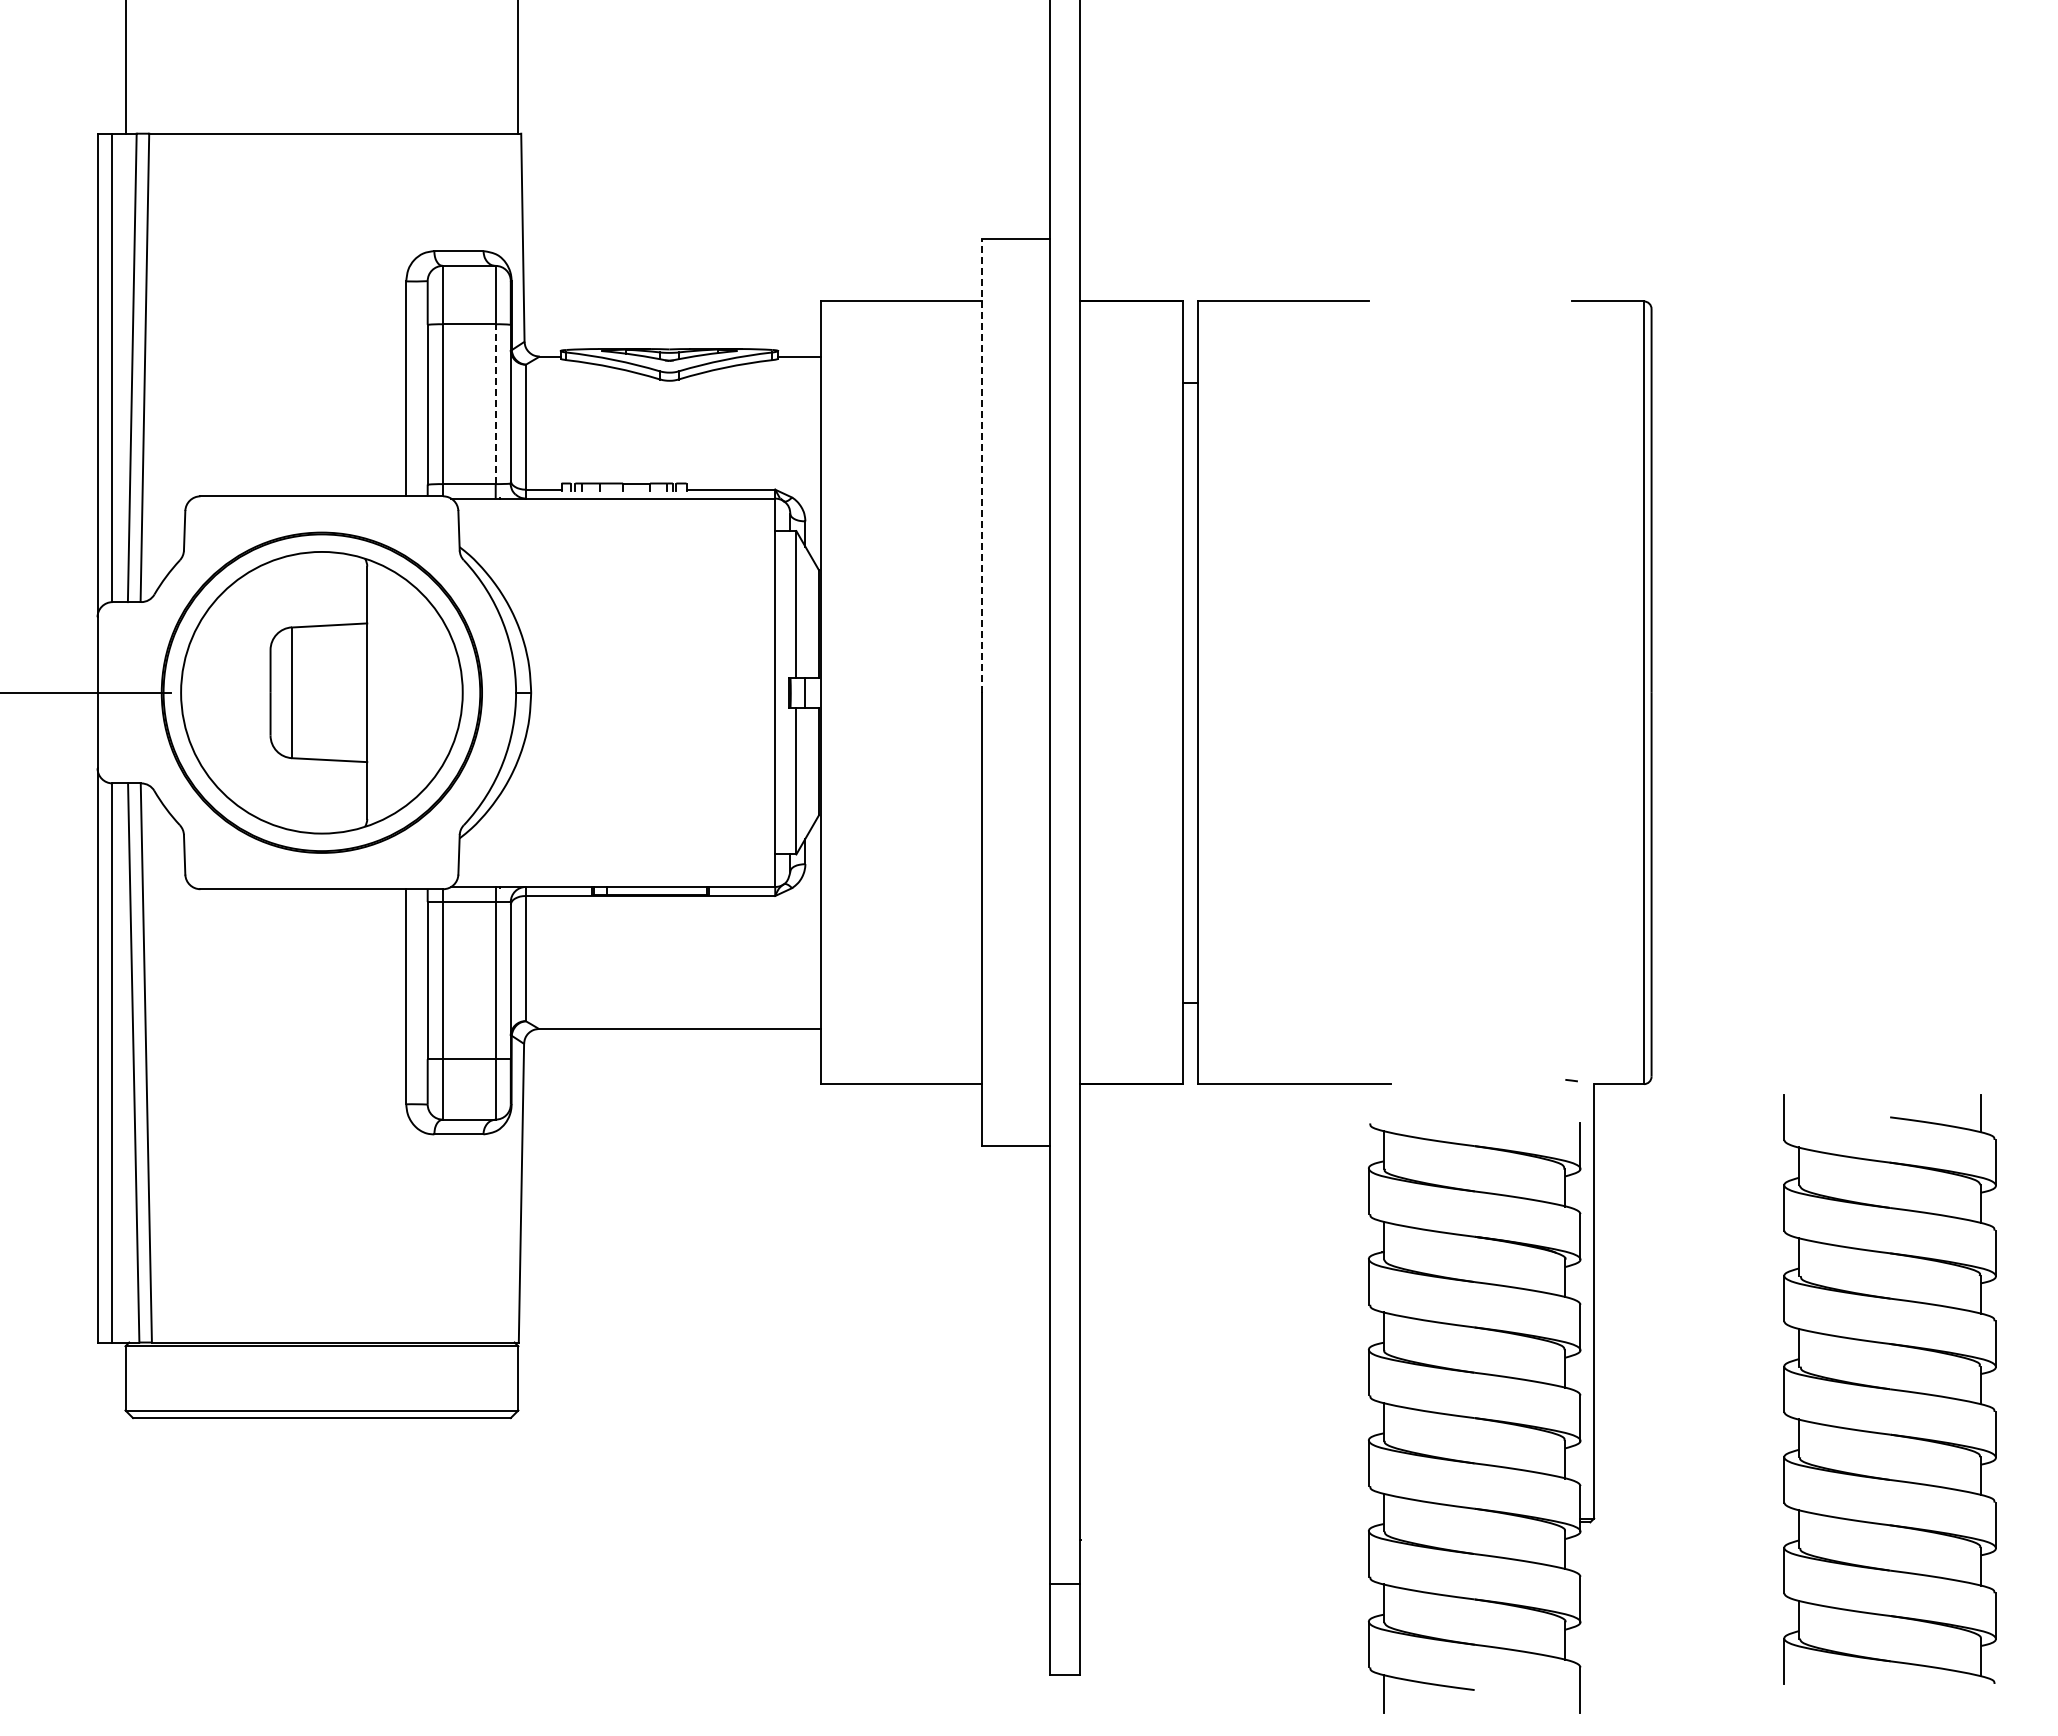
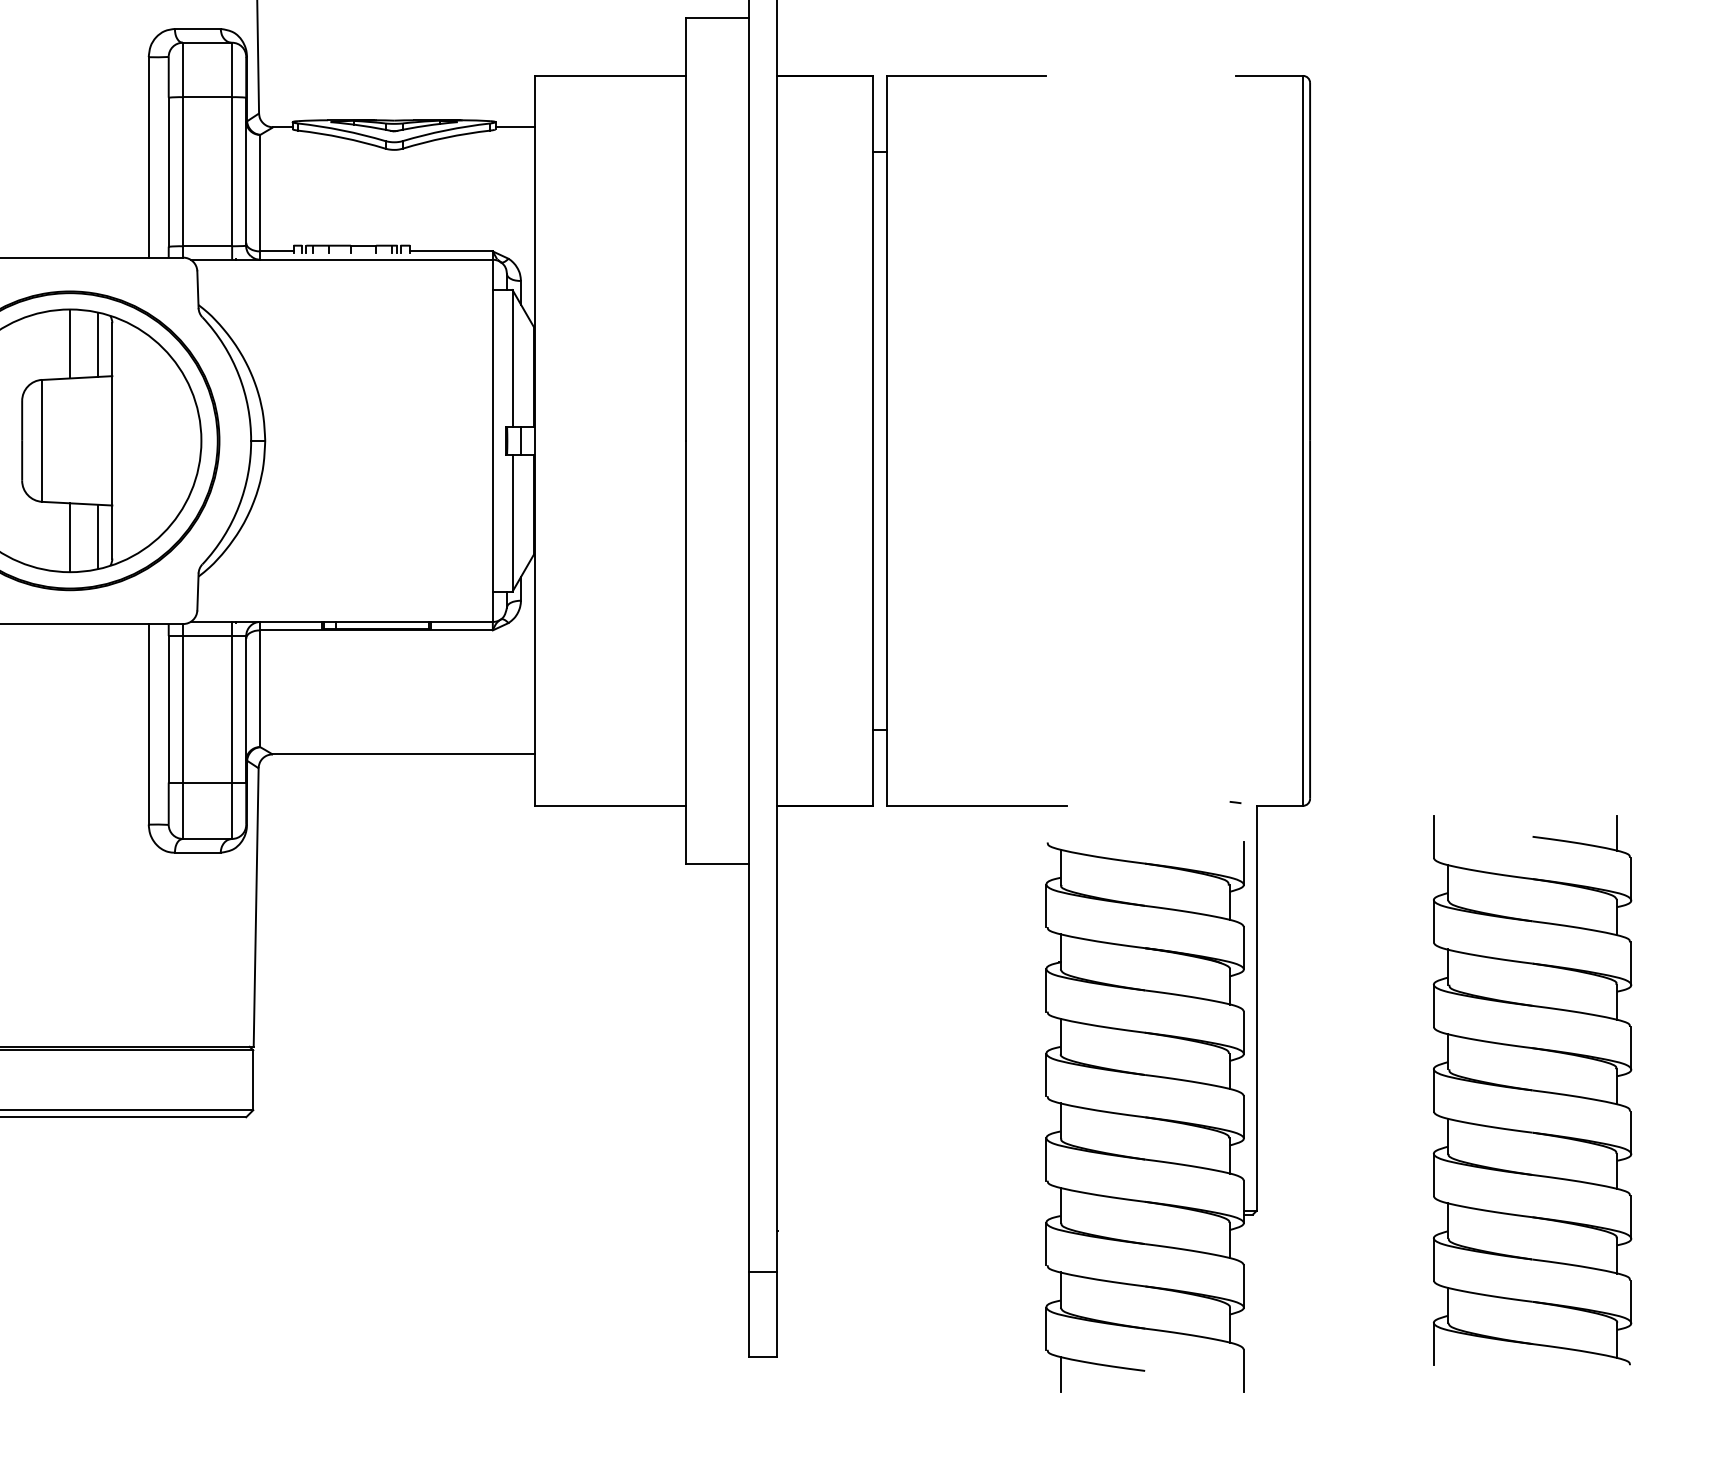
line: (495, 404) -> (231, 172), dashed -> solid
line: (982, 466) -> (686, 229), dashed -> solid
line: (321, 588) -> (69, 343), added
line: (352, 589) -> (98, 344), added
line: (352, 795) -> (98, 536), added
line: (321, 796) -> (69, 537), added

